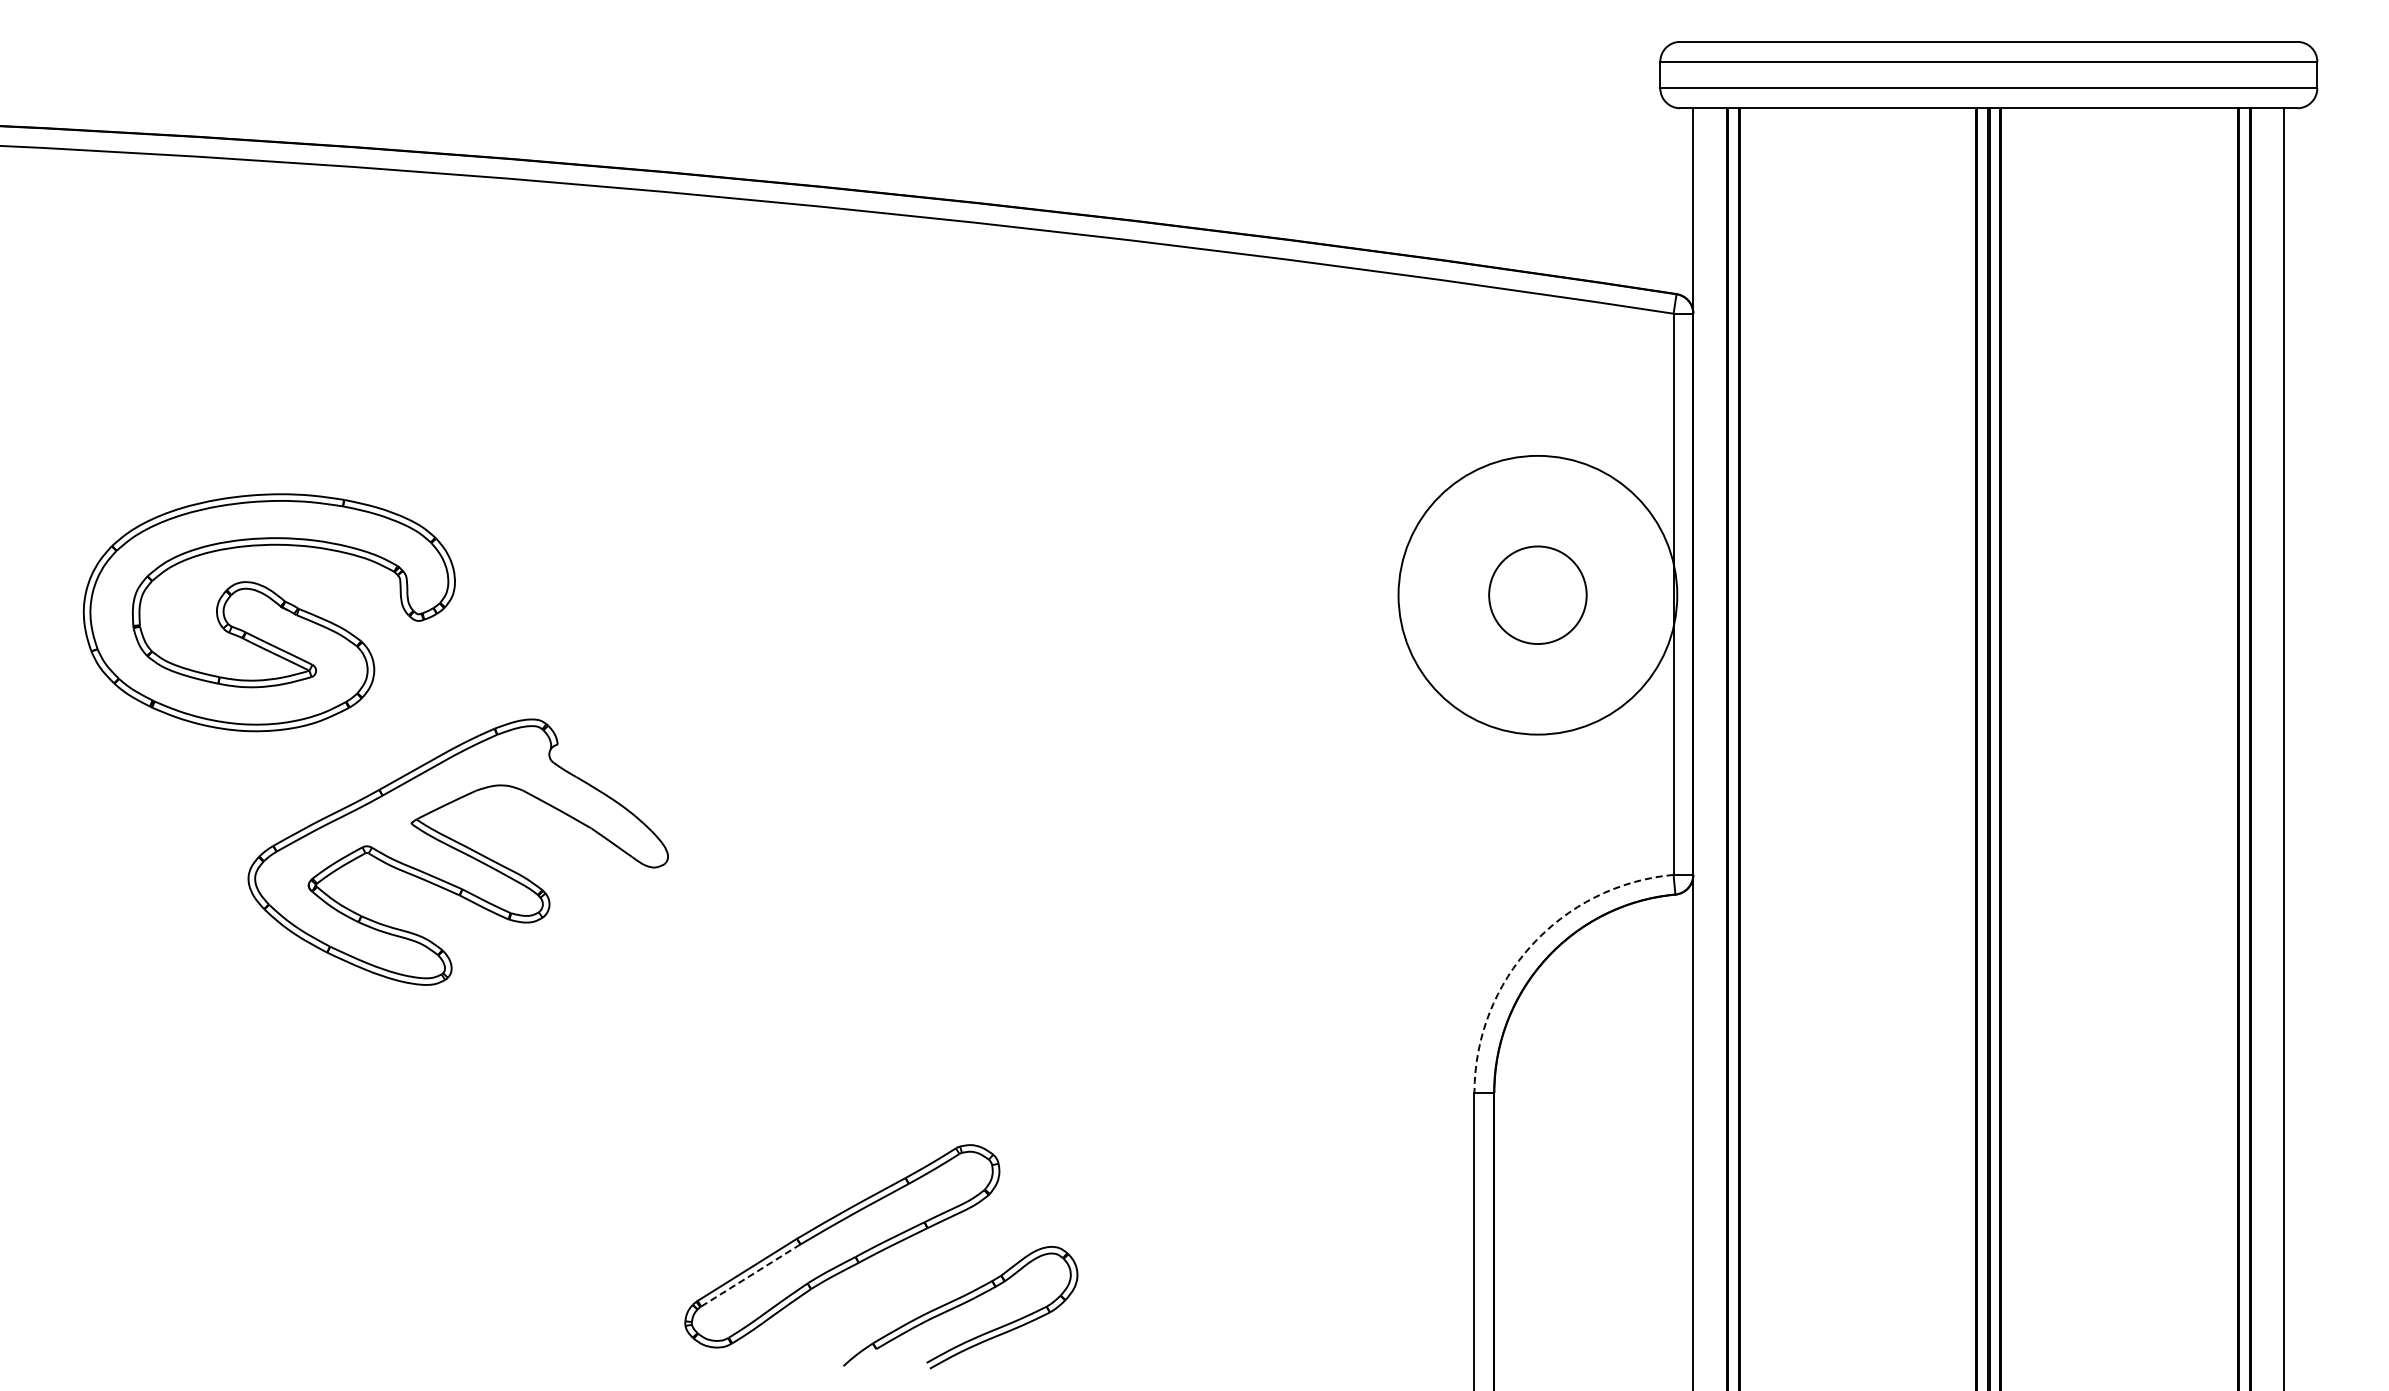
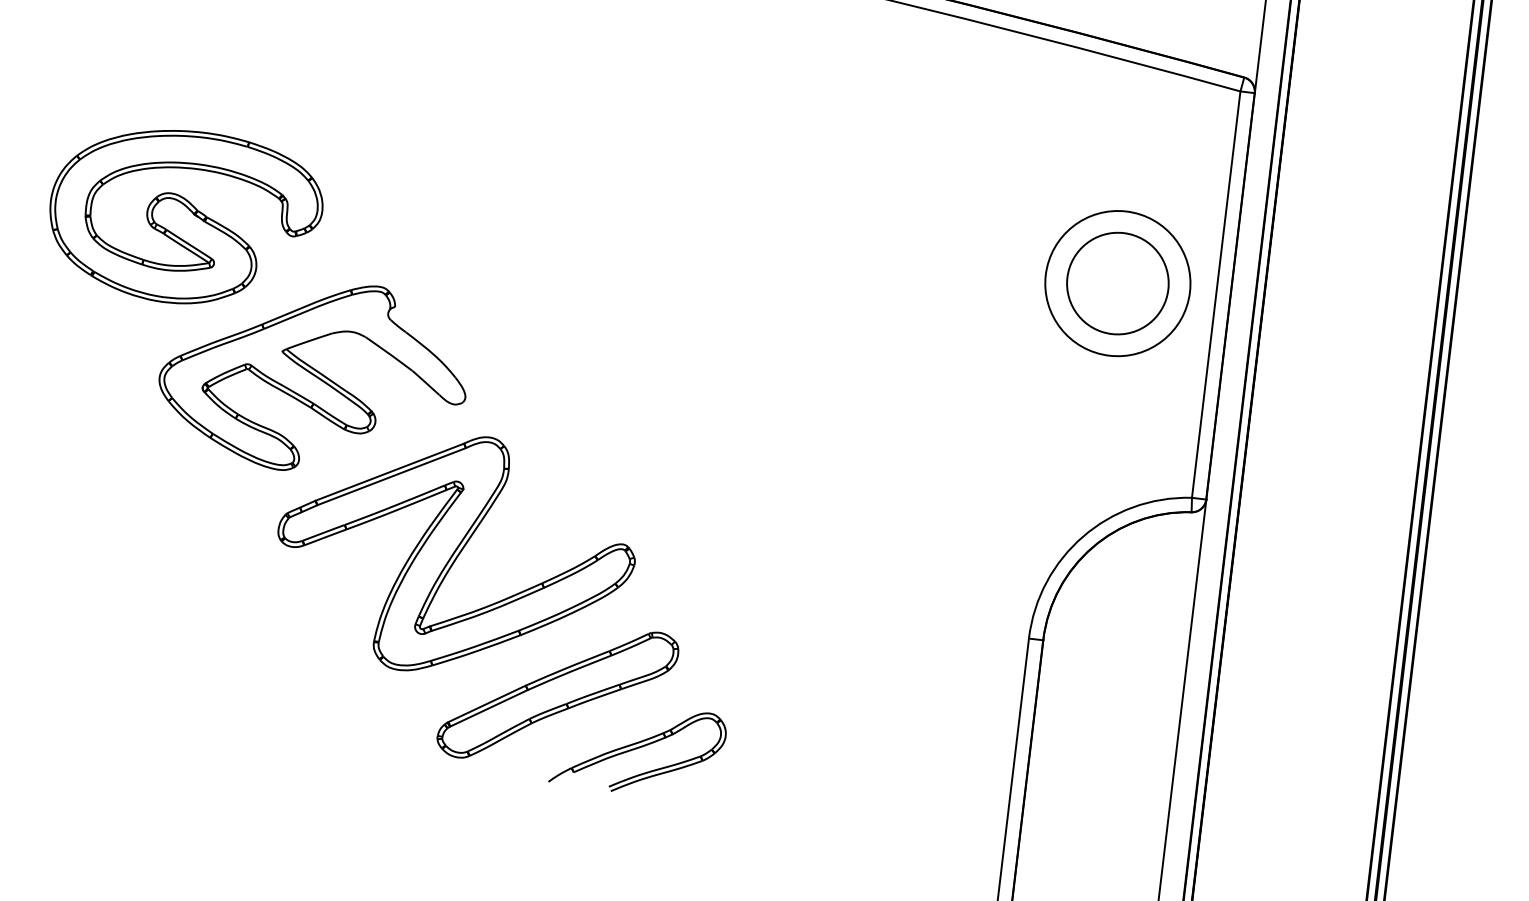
circle: (1537, 594) -> (1117, 283), size x0.71
circle: (1537, 594) -> (1117, 283), size x1.43
part: (268, 612) -> (184, 217), moved
arc: (1531, 945) -> (1082, 536), dashed -> solid
part: (680, 1071) -> (455, 554), added
line: (750, 1275) -> (488, 708), dashed -> solid

